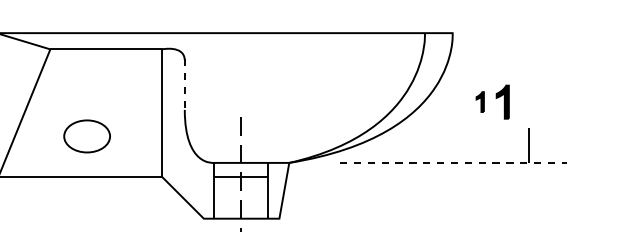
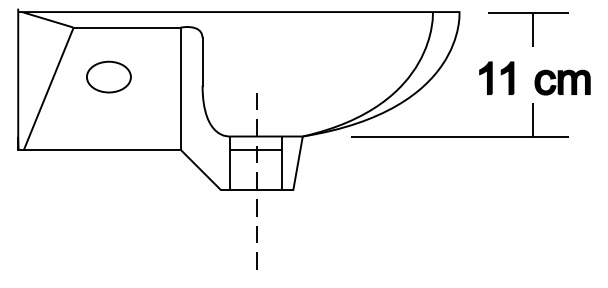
part: (524, 51) -> (528, 29), added
line: (184, 85) -> (202, 62), dashed -> solid
part: (479, 101) -> (485, 77), size x1.67
part: (560, 106) -> (562, 82), added
part: (86, 135) -> (108, 76), moved
line: (453, 162) -> (460, 136), dashed -> solid

